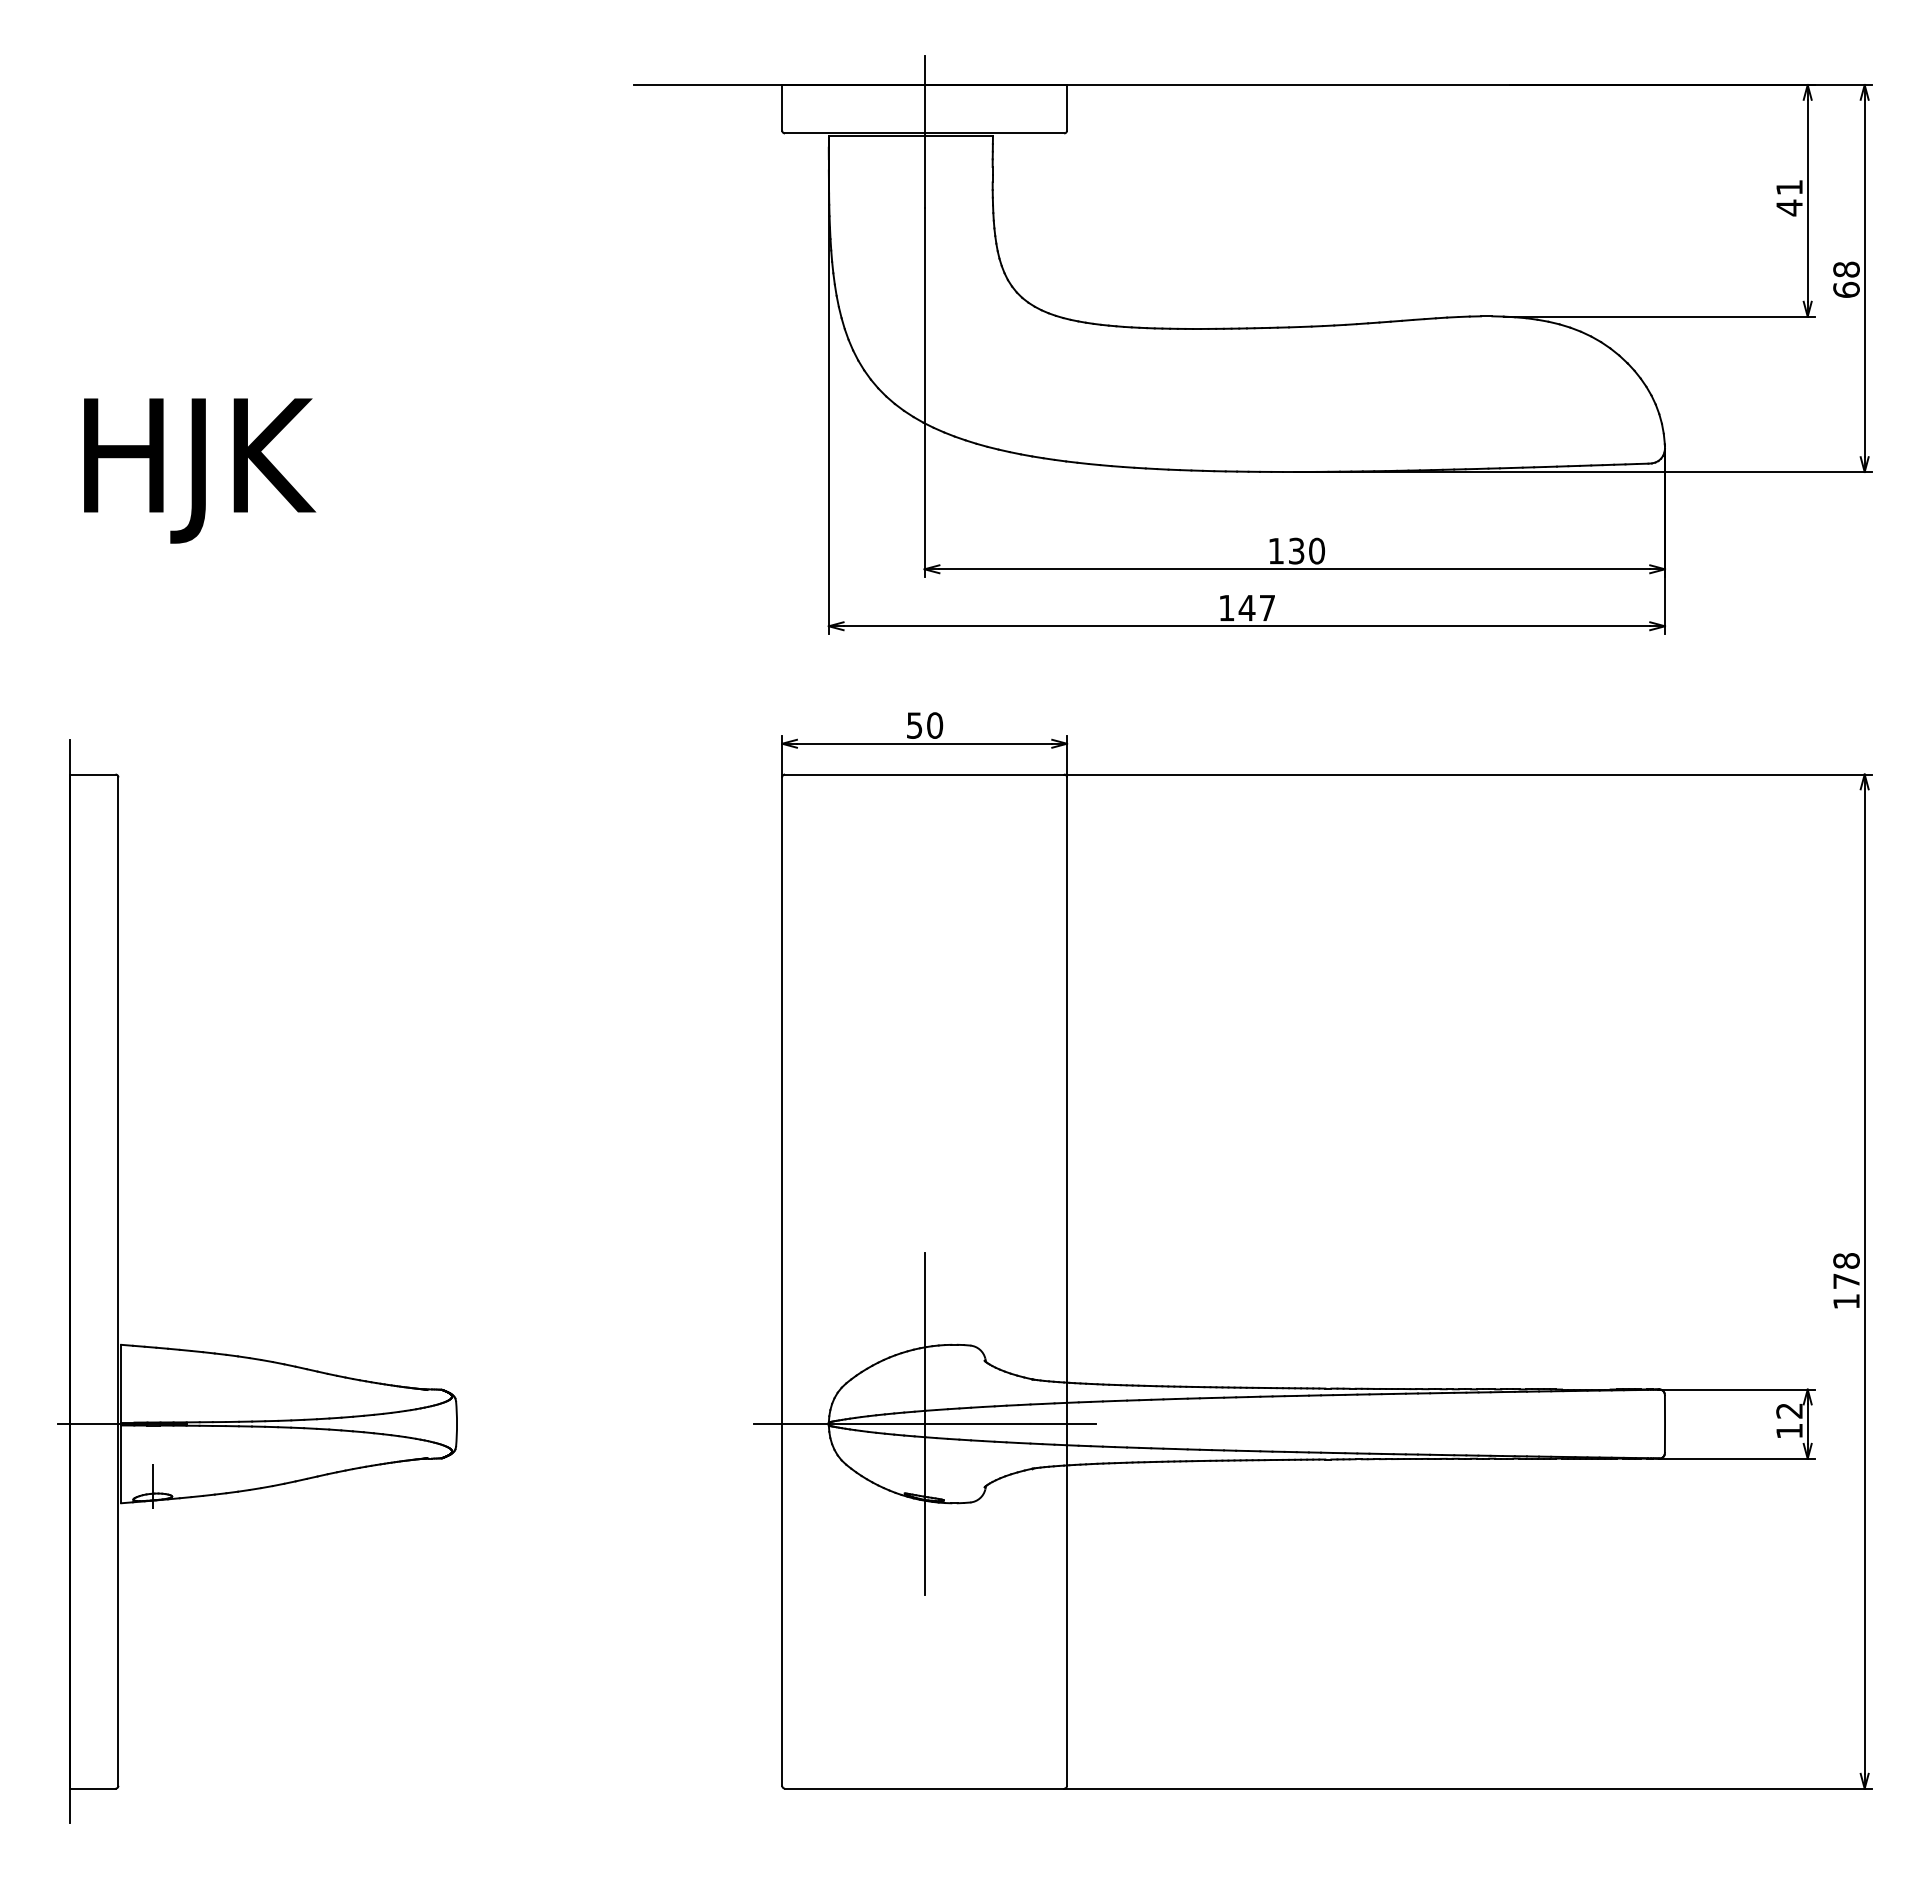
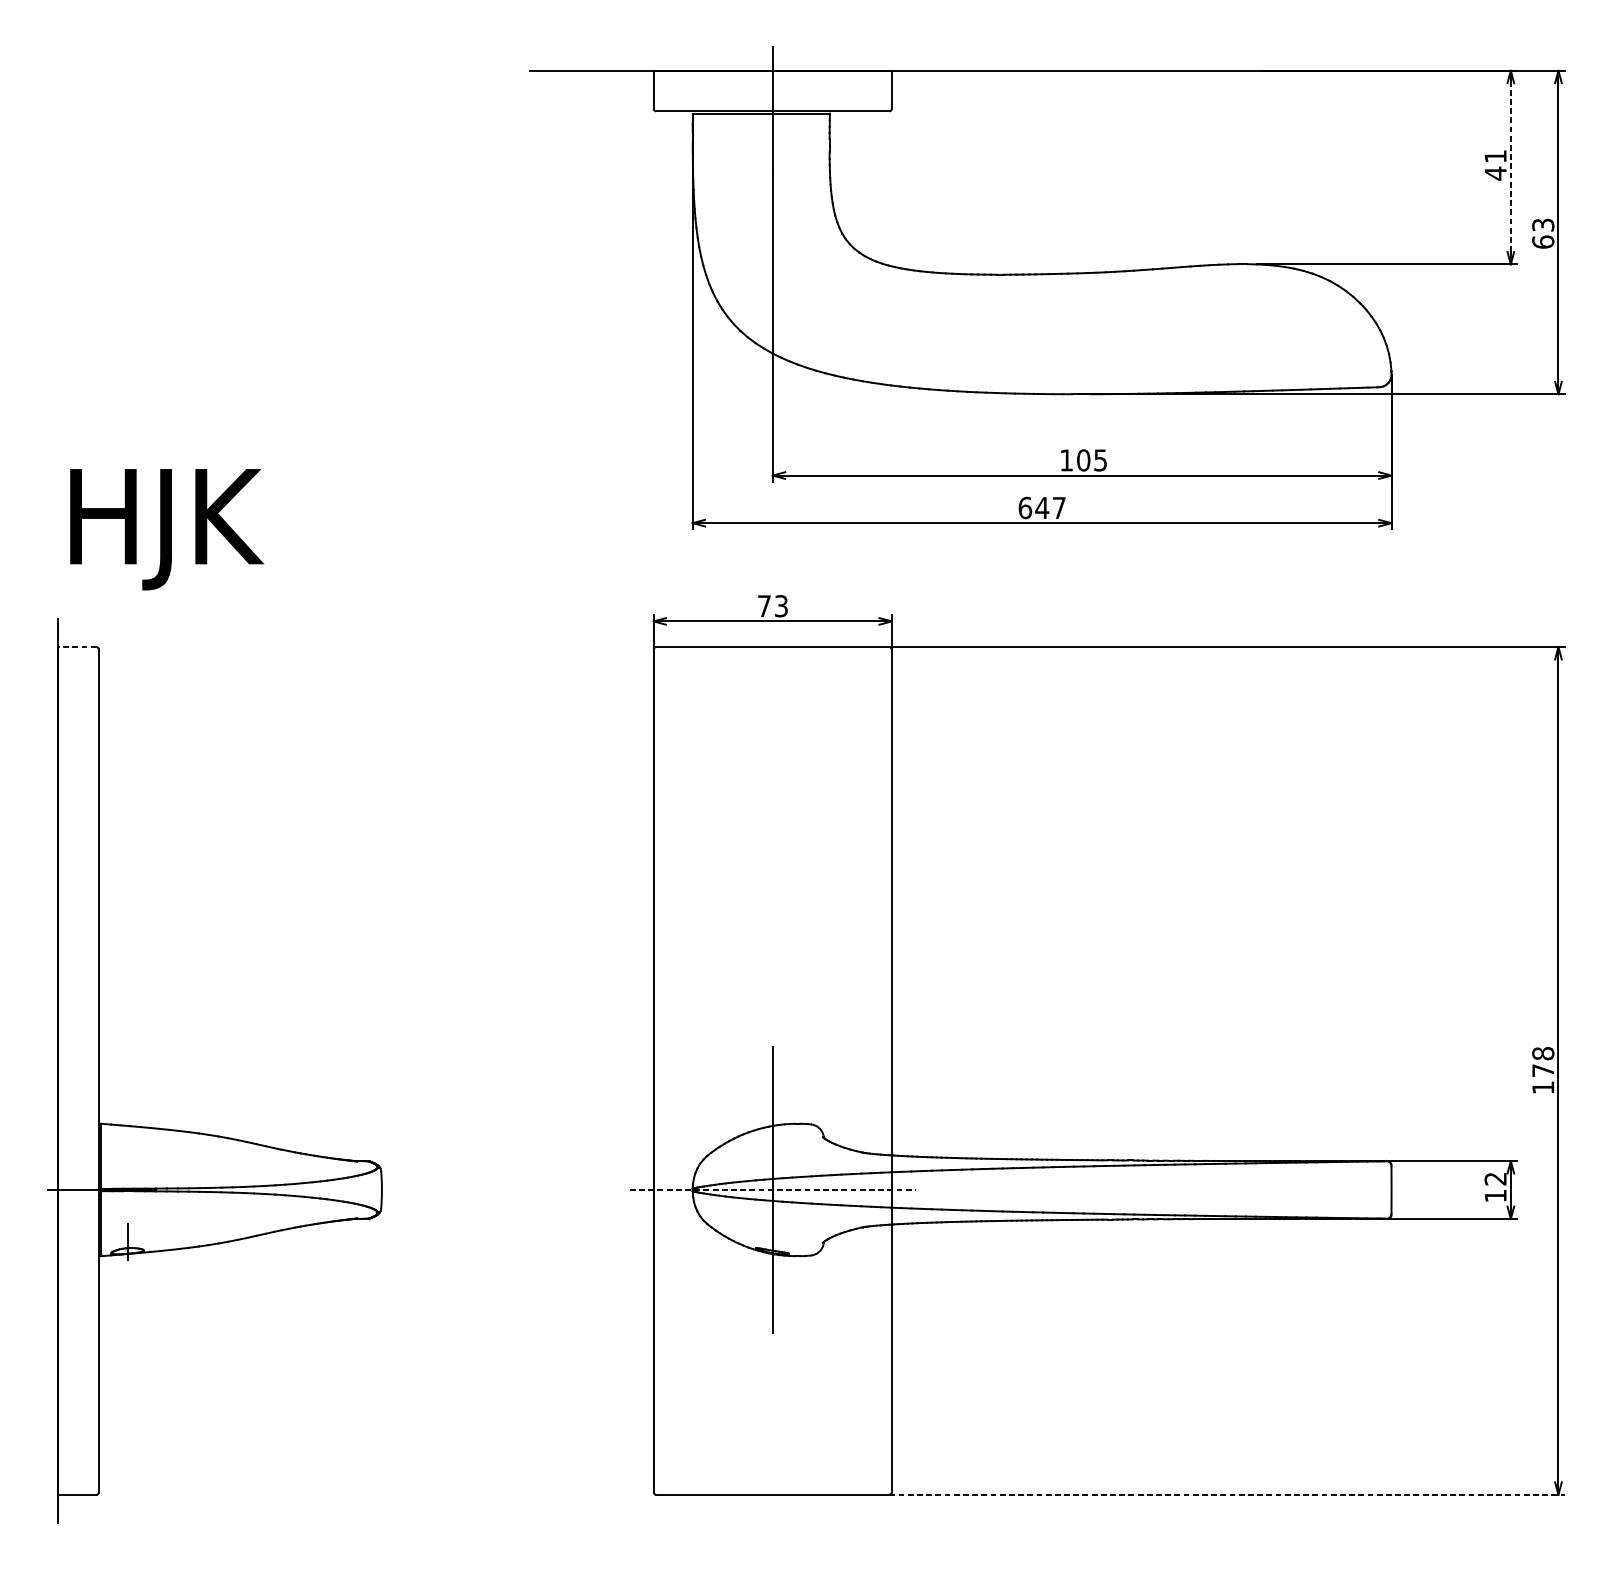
line: (1807, 200) -> (1510, 167), solid -> dashed
text: (1846, 269) -> (1543, 225), 68 -> 63
text: (200, 470) -> (167, 529), moved
text: (1306, 550) -> (1091, 459), 130 -> 105
text: (1226, 607) -> (1025, 507), 147 -> 647
text: (925, 725) -> (773, 606), 50 -> 73
line: (92, 774) -> (77, 647), solid -> dashed
line: (924, 1424) -> (772, 1190), solid -> dashed
line: (1468, 1788) -> (1227, 1494), solid -> dashed

